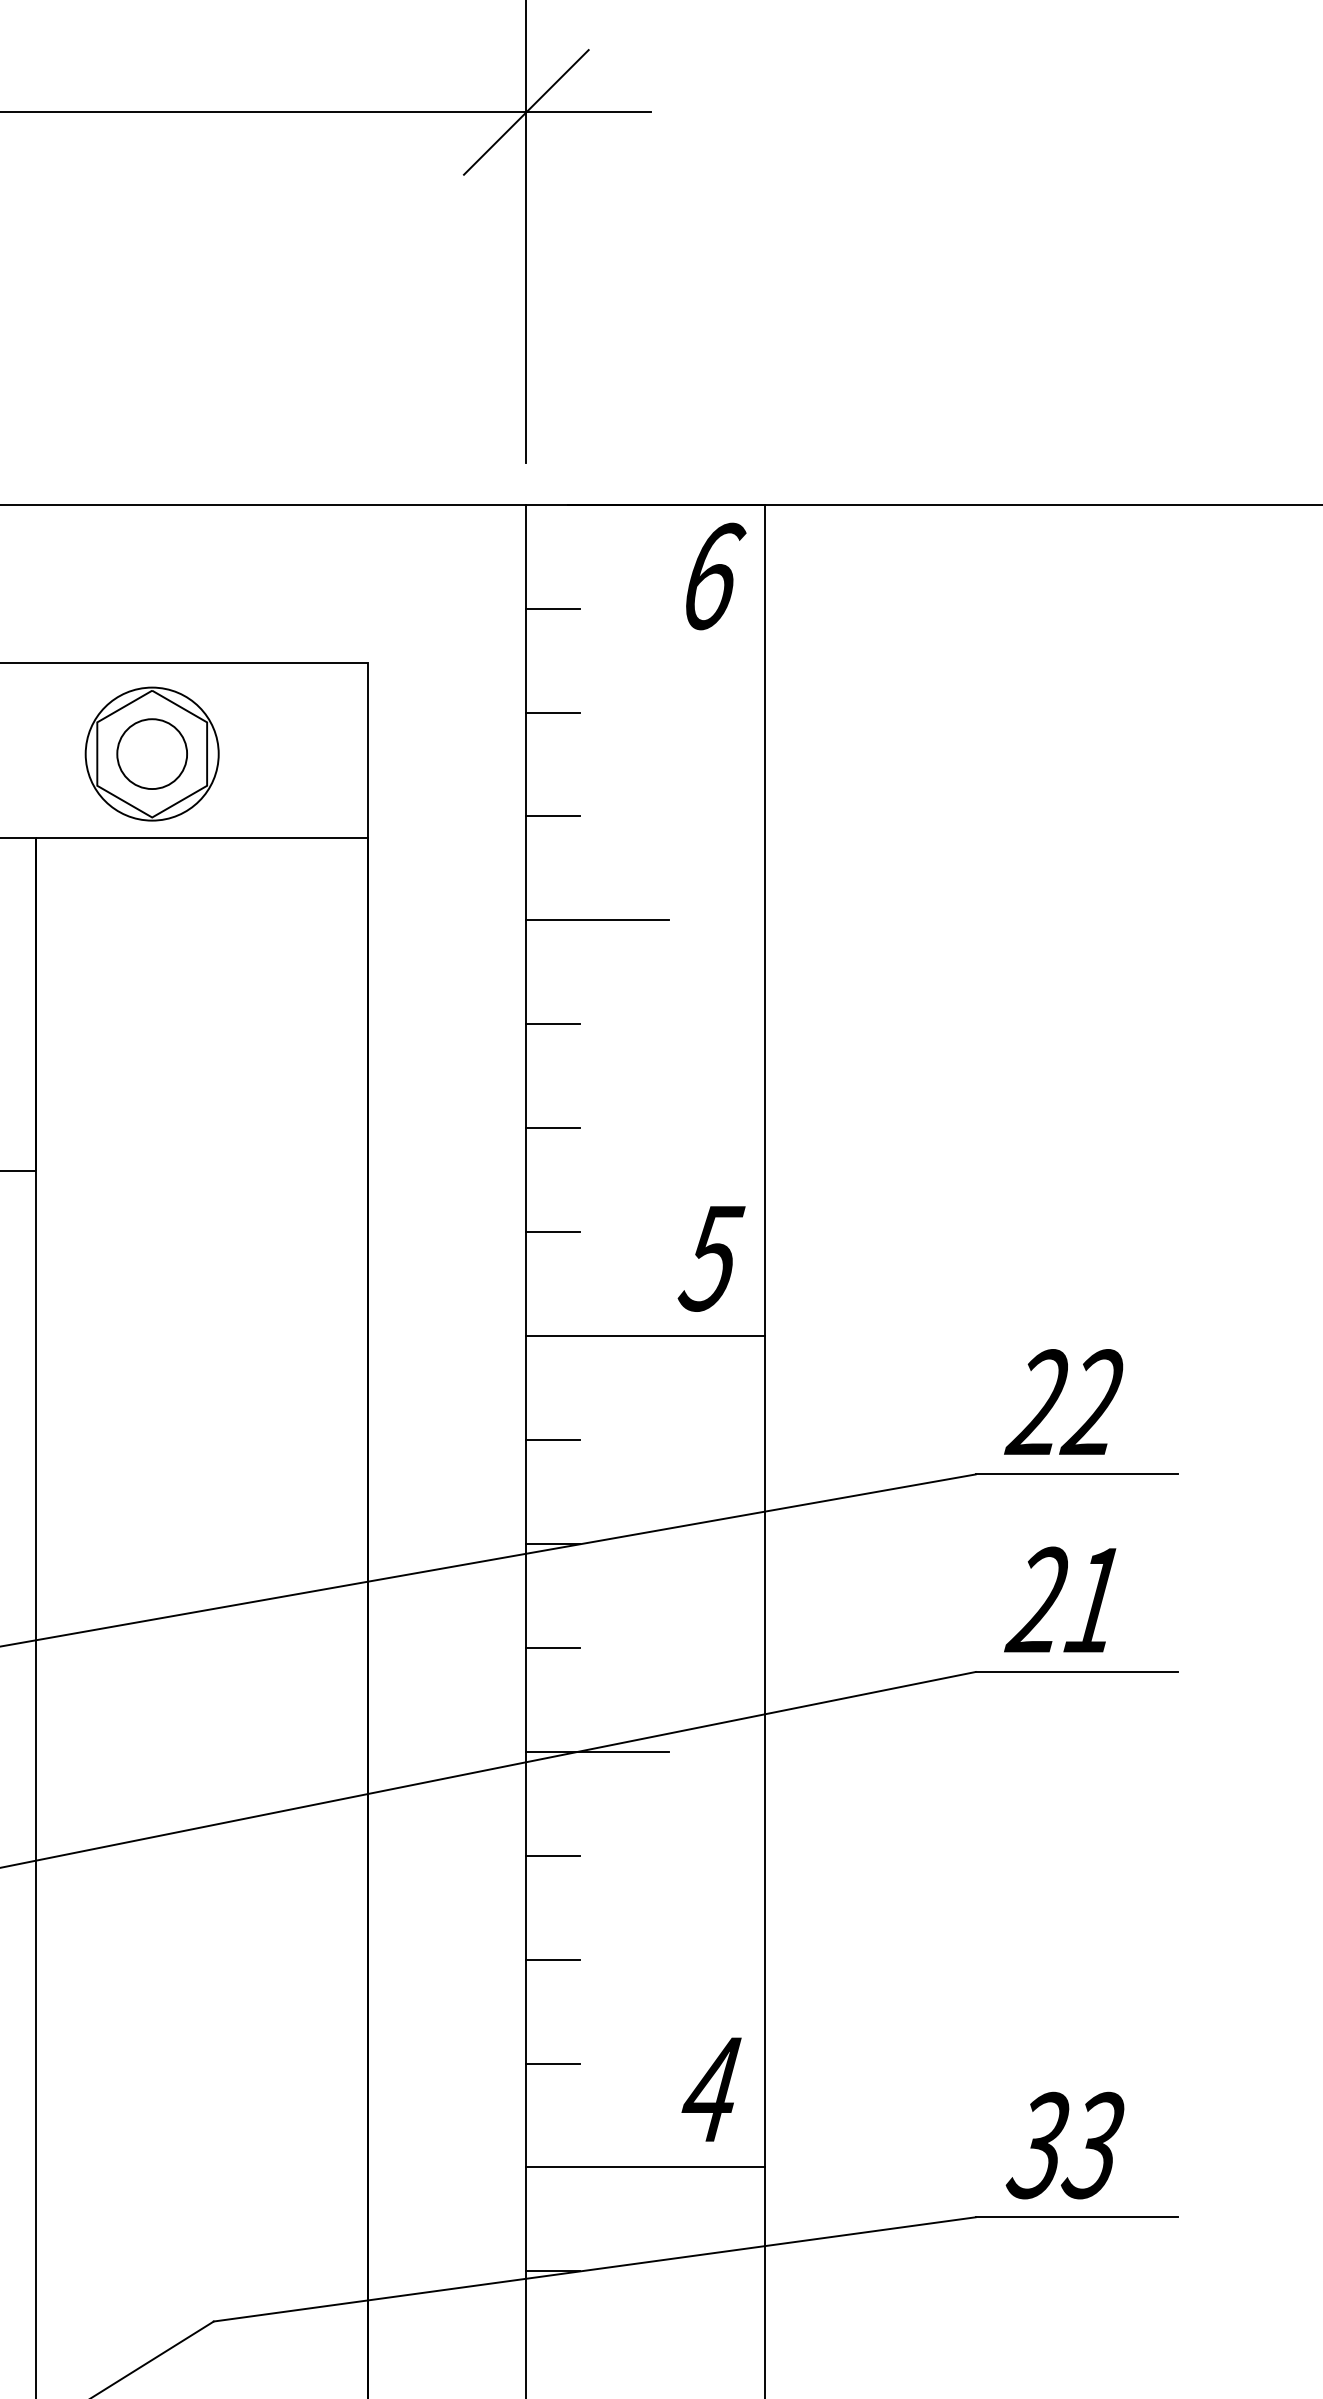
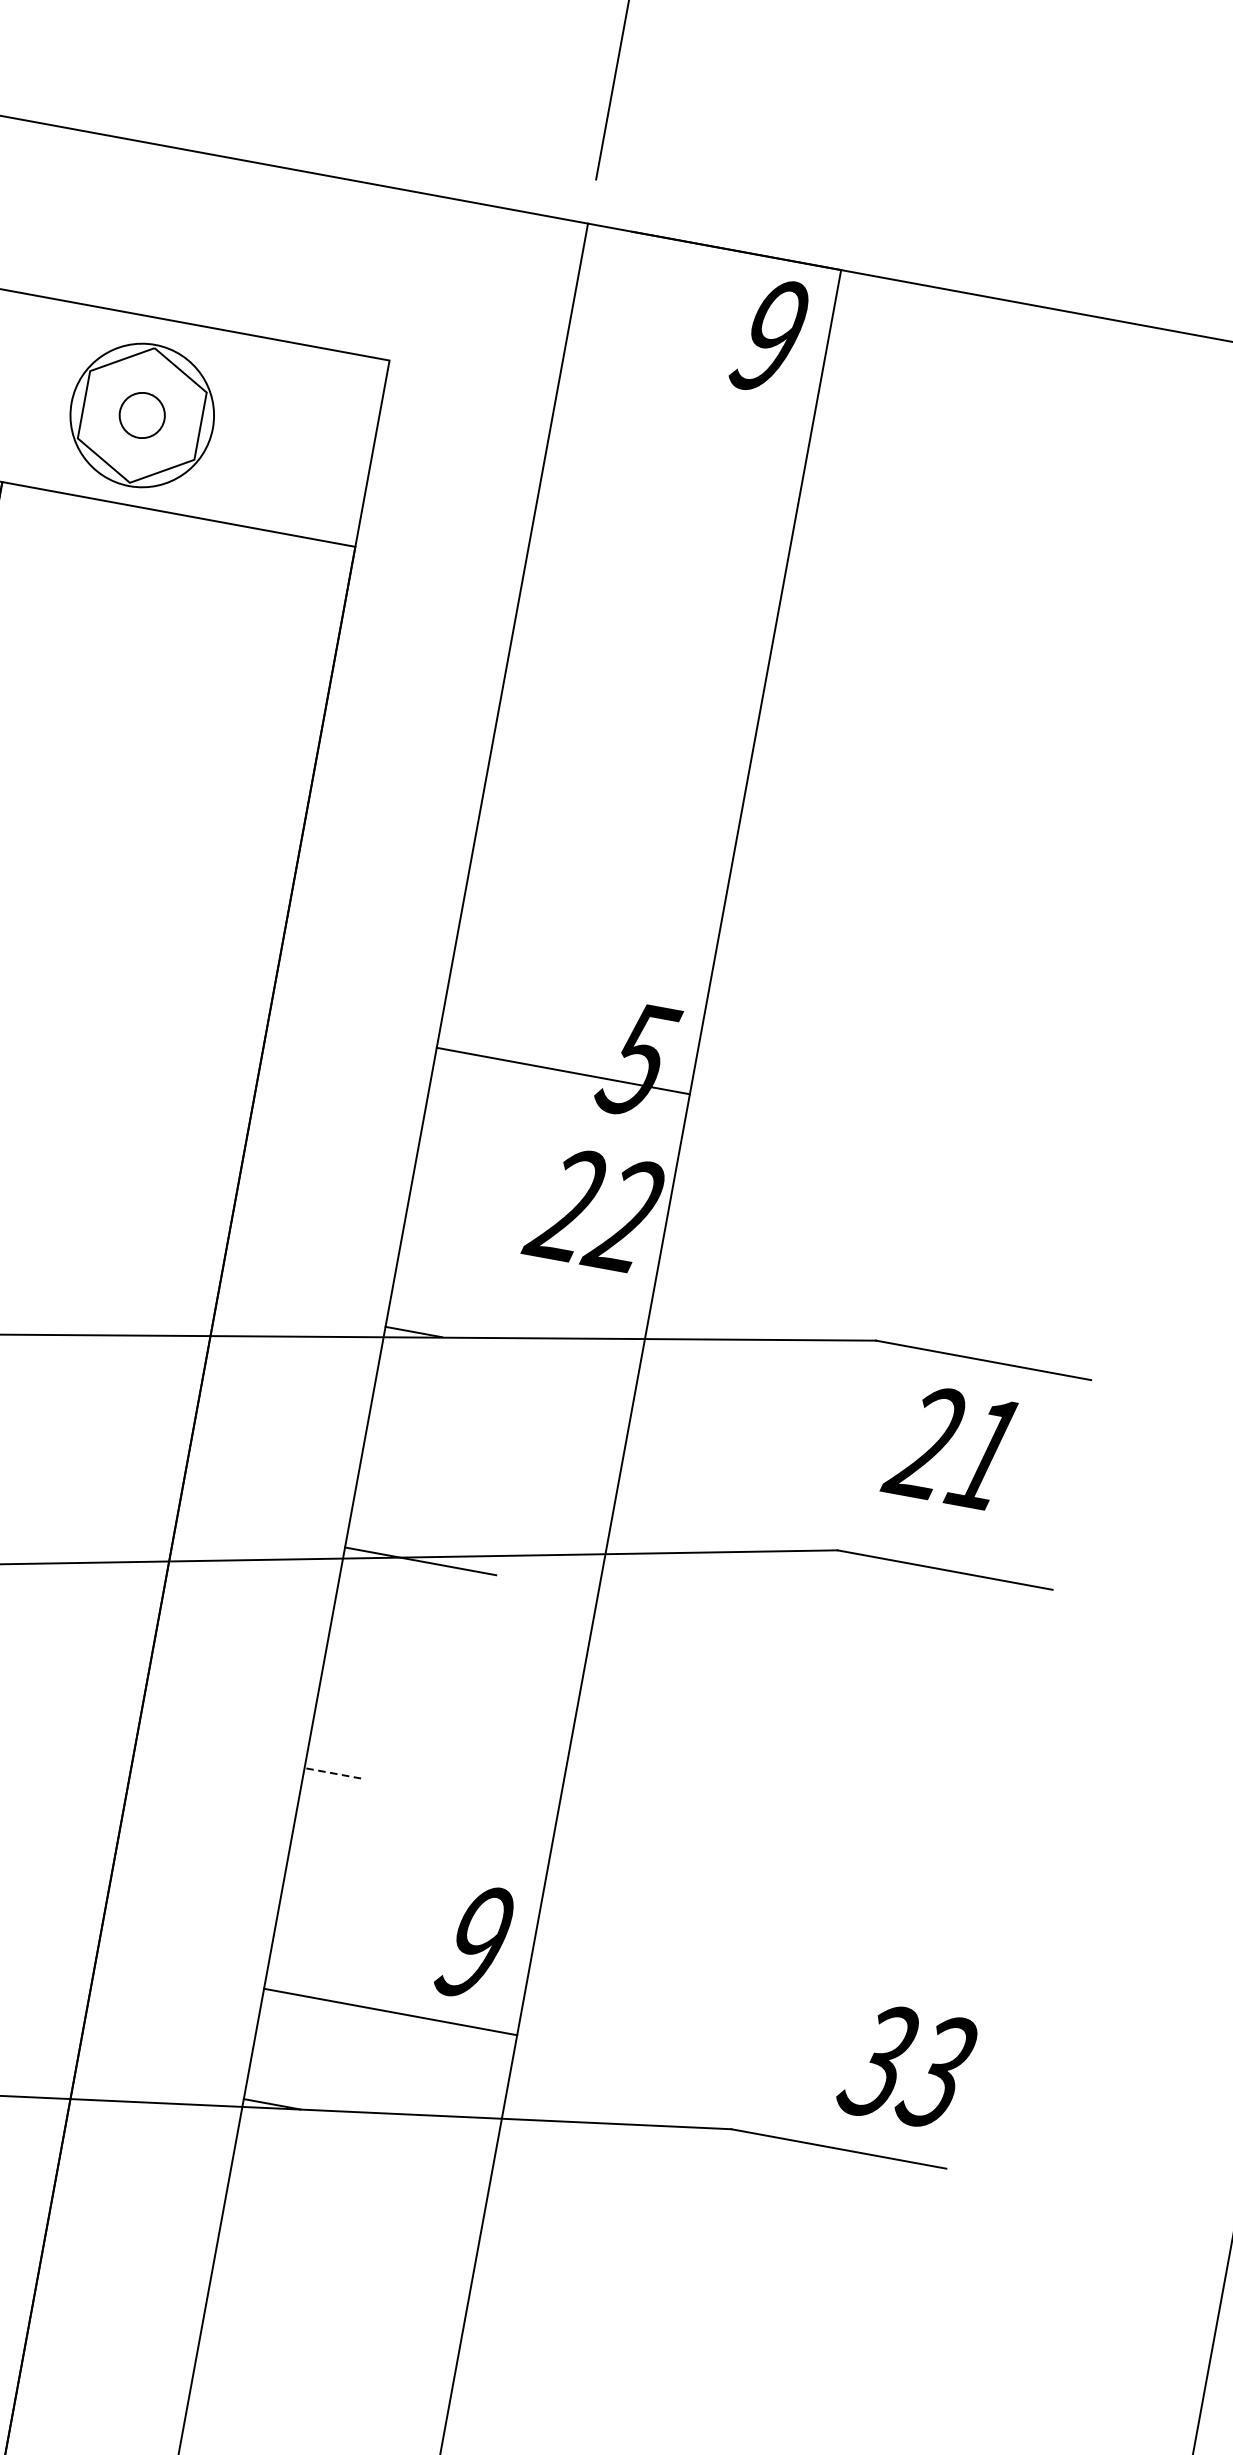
text: (713, 576) -> (772, 336), 6 -> 9
line: (552, 608) -> (595, 338), removed
line: (552, 712) -> (575, 449), removed
circle: (152, 754) -> (142, 415), size x0.6
line: (552, 816) -> (555, 559), removed
line: (597, 920) -> (582, 678), removed
line: (552, 1024) -> (514, 780), removed
line: (552, 1128) -> (494, 890), removed
line: (552, 1232) -> (474, 1001), removed
line: (645, 1336) -> (563, 1071), moved
text: (1063, 1401) -> (593, 1208), moved
line: (552, 1440) -> (433, 1222), removed
text: (1060, 1599) -> (949, 1446), moved
line: (552, 1647) -> (393, 1441), removed
line: (552, 1855) -> (352, 1662), removed
line: (552, 1959) -> (332, 1773), solid -> dashed
line: (552, 2063) -> (312, 1883), removed
text: (710, 2089) -> (474, 1941), 4 -> 9
text: (1064, 2145) -> (906, 2066), moved

